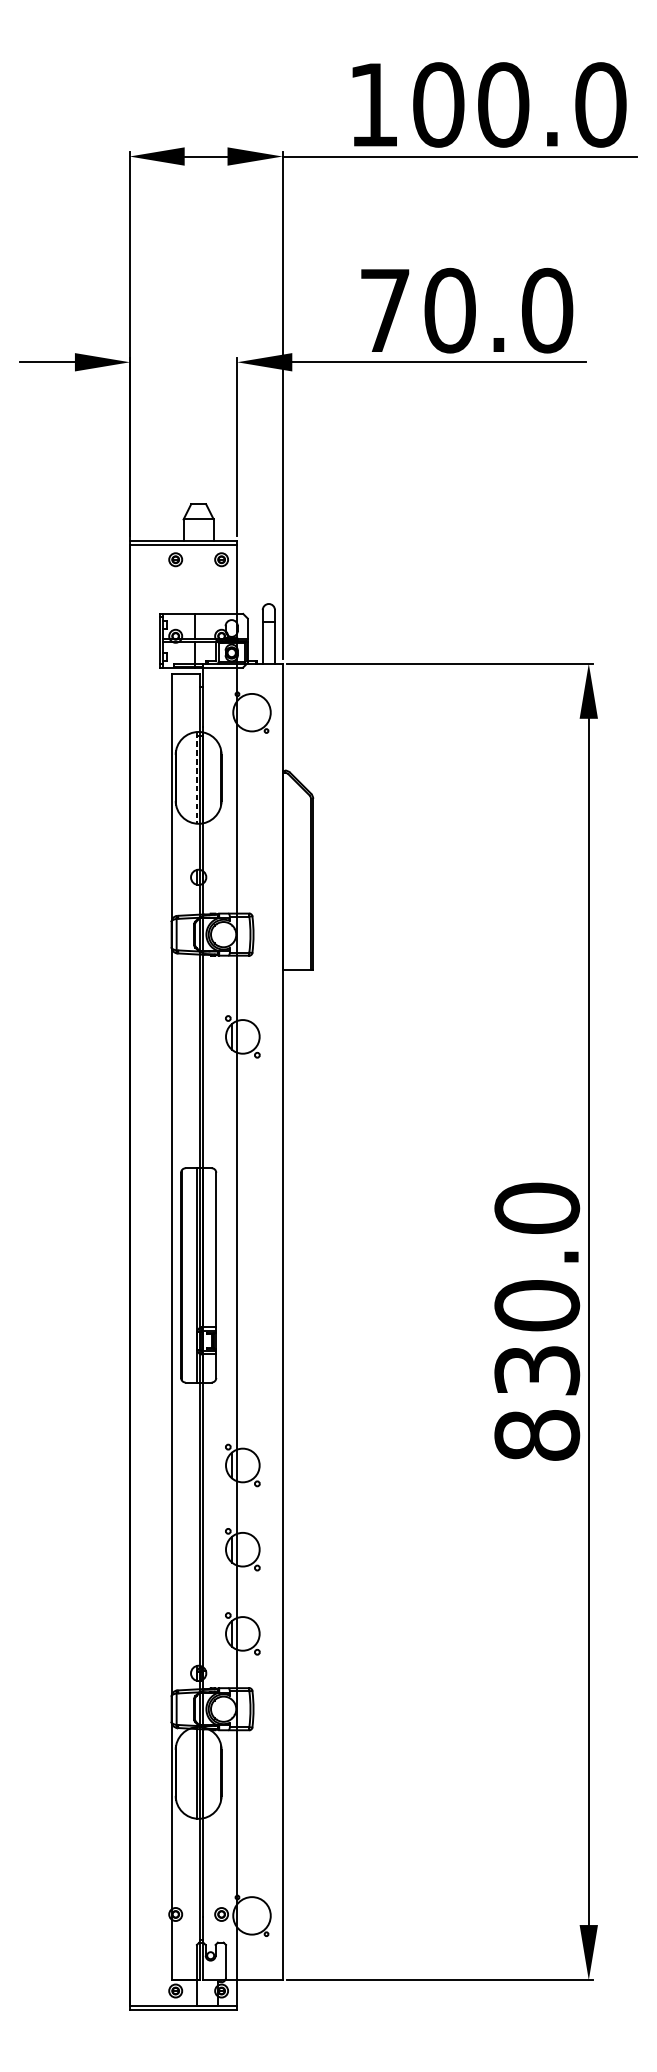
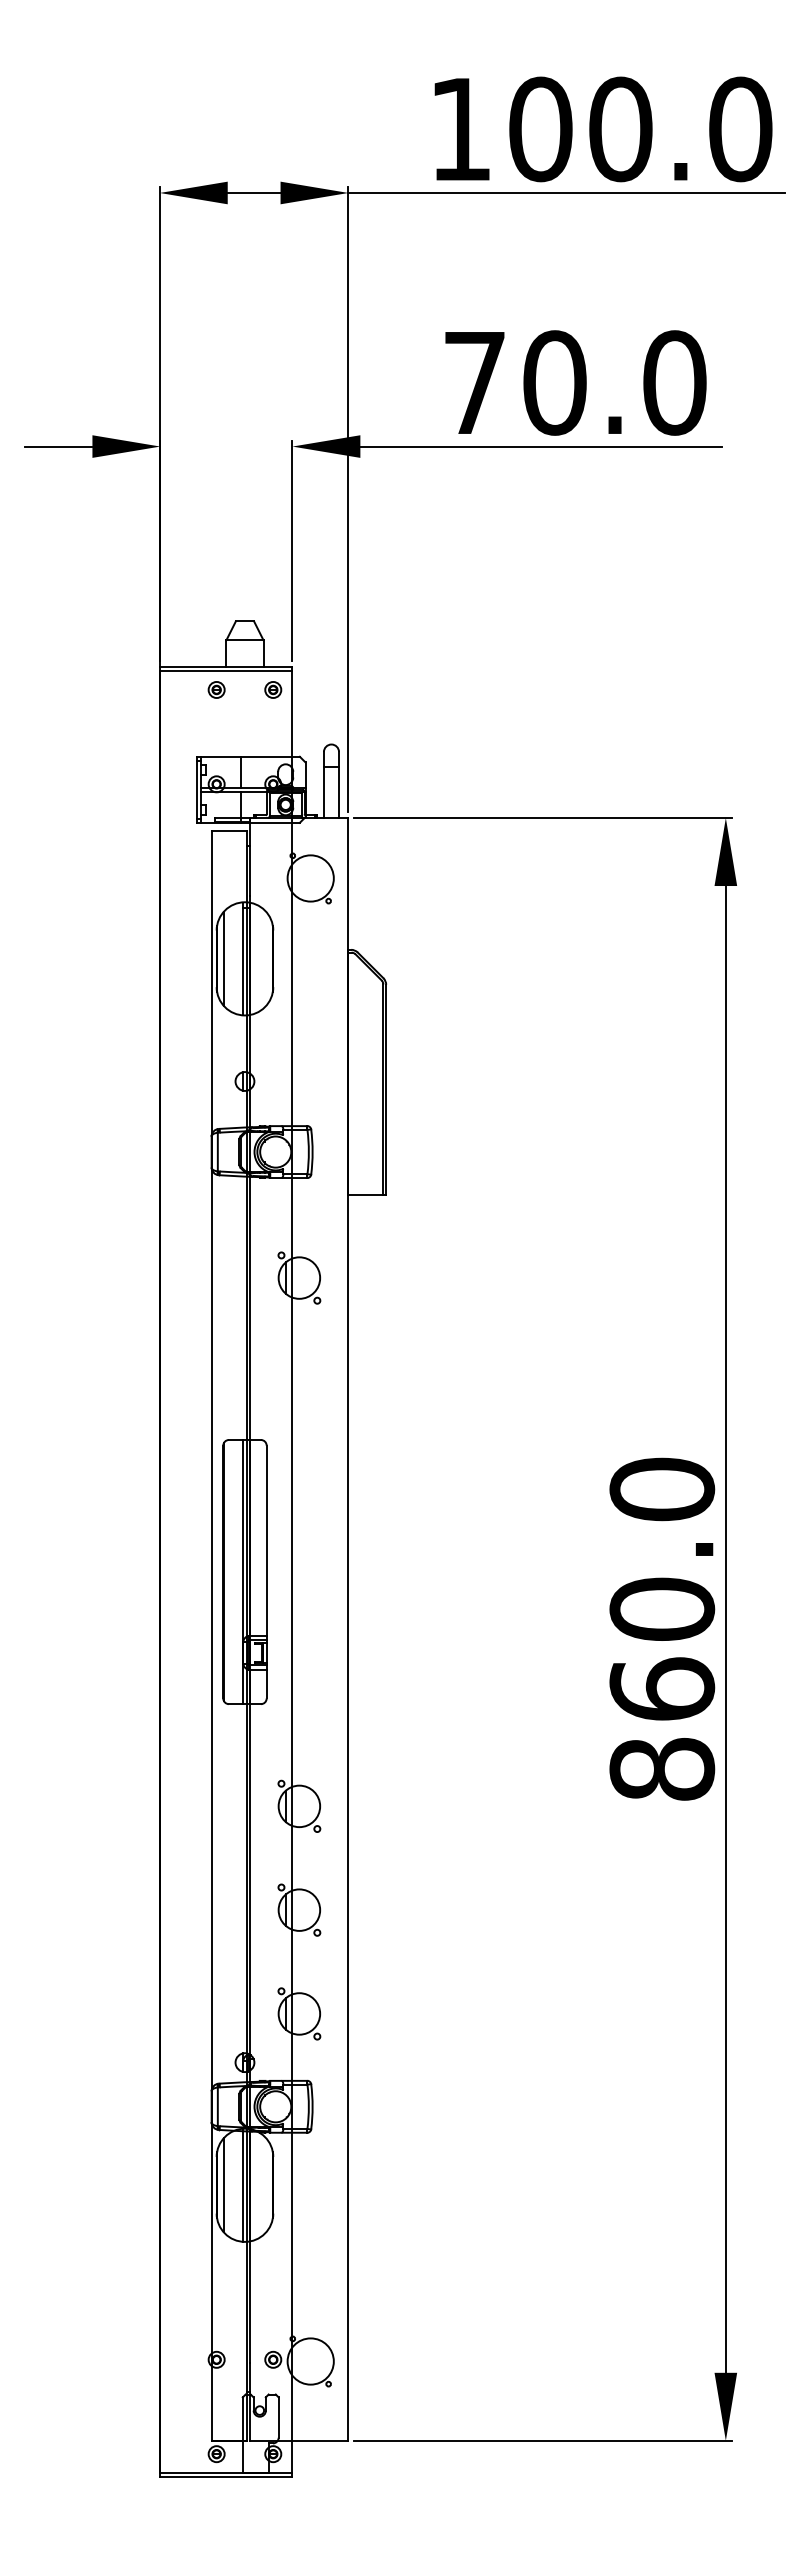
line: (181, 777) -> (223, 958), added
line: (196, 778) -> (242, 959), dashed -> solid
text: (537, 1369) -> (662, 1688), 830.0 -> 860.0
line: (181, 1773) -> (223, 2185), added

